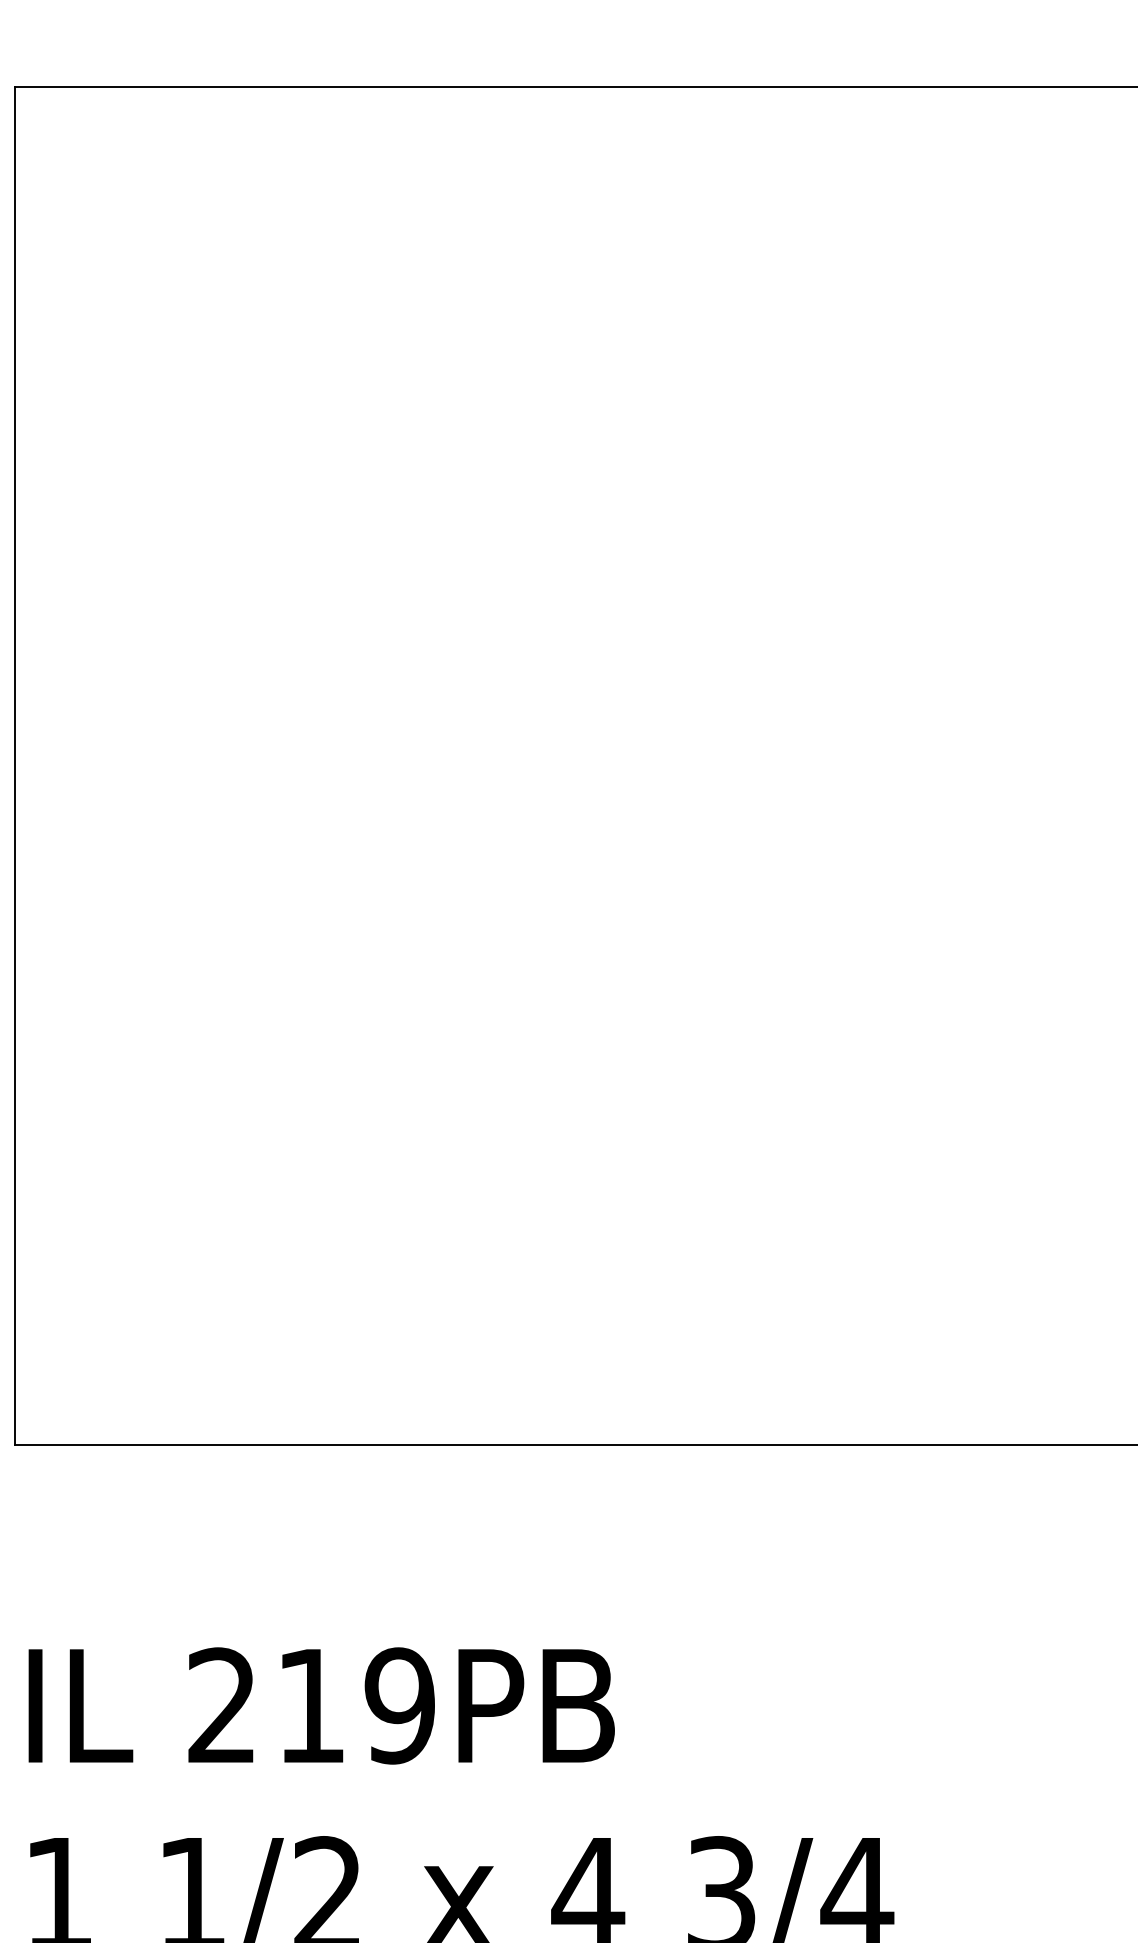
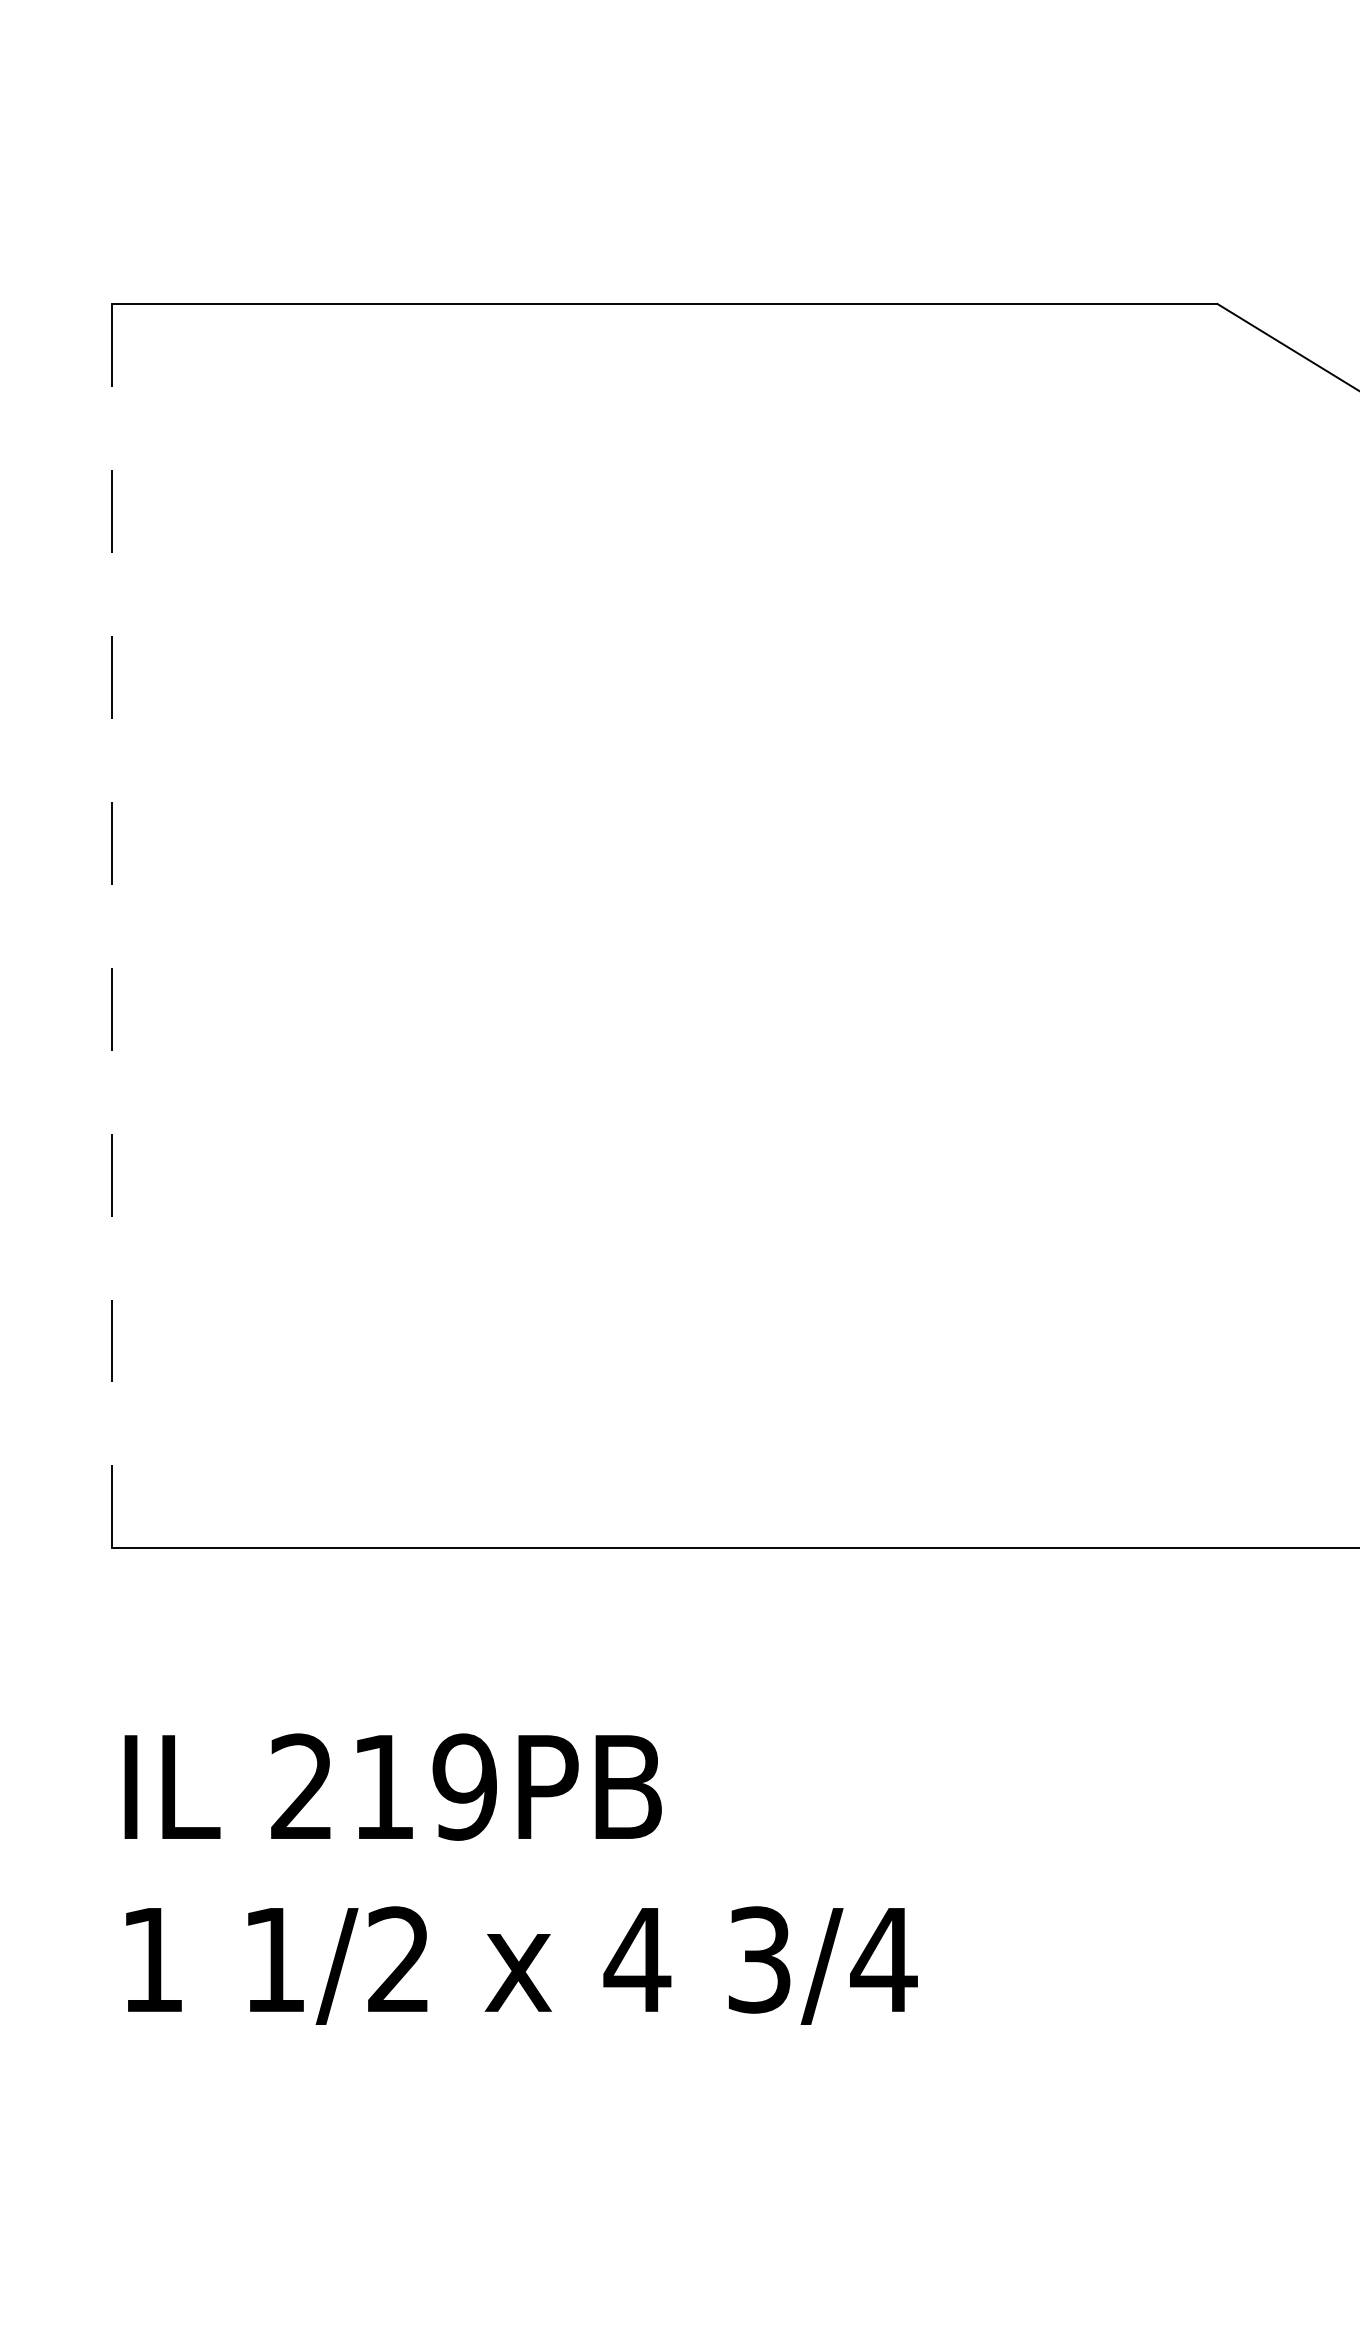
line: (15, 766) -> (112, 926), solid -> dashed

